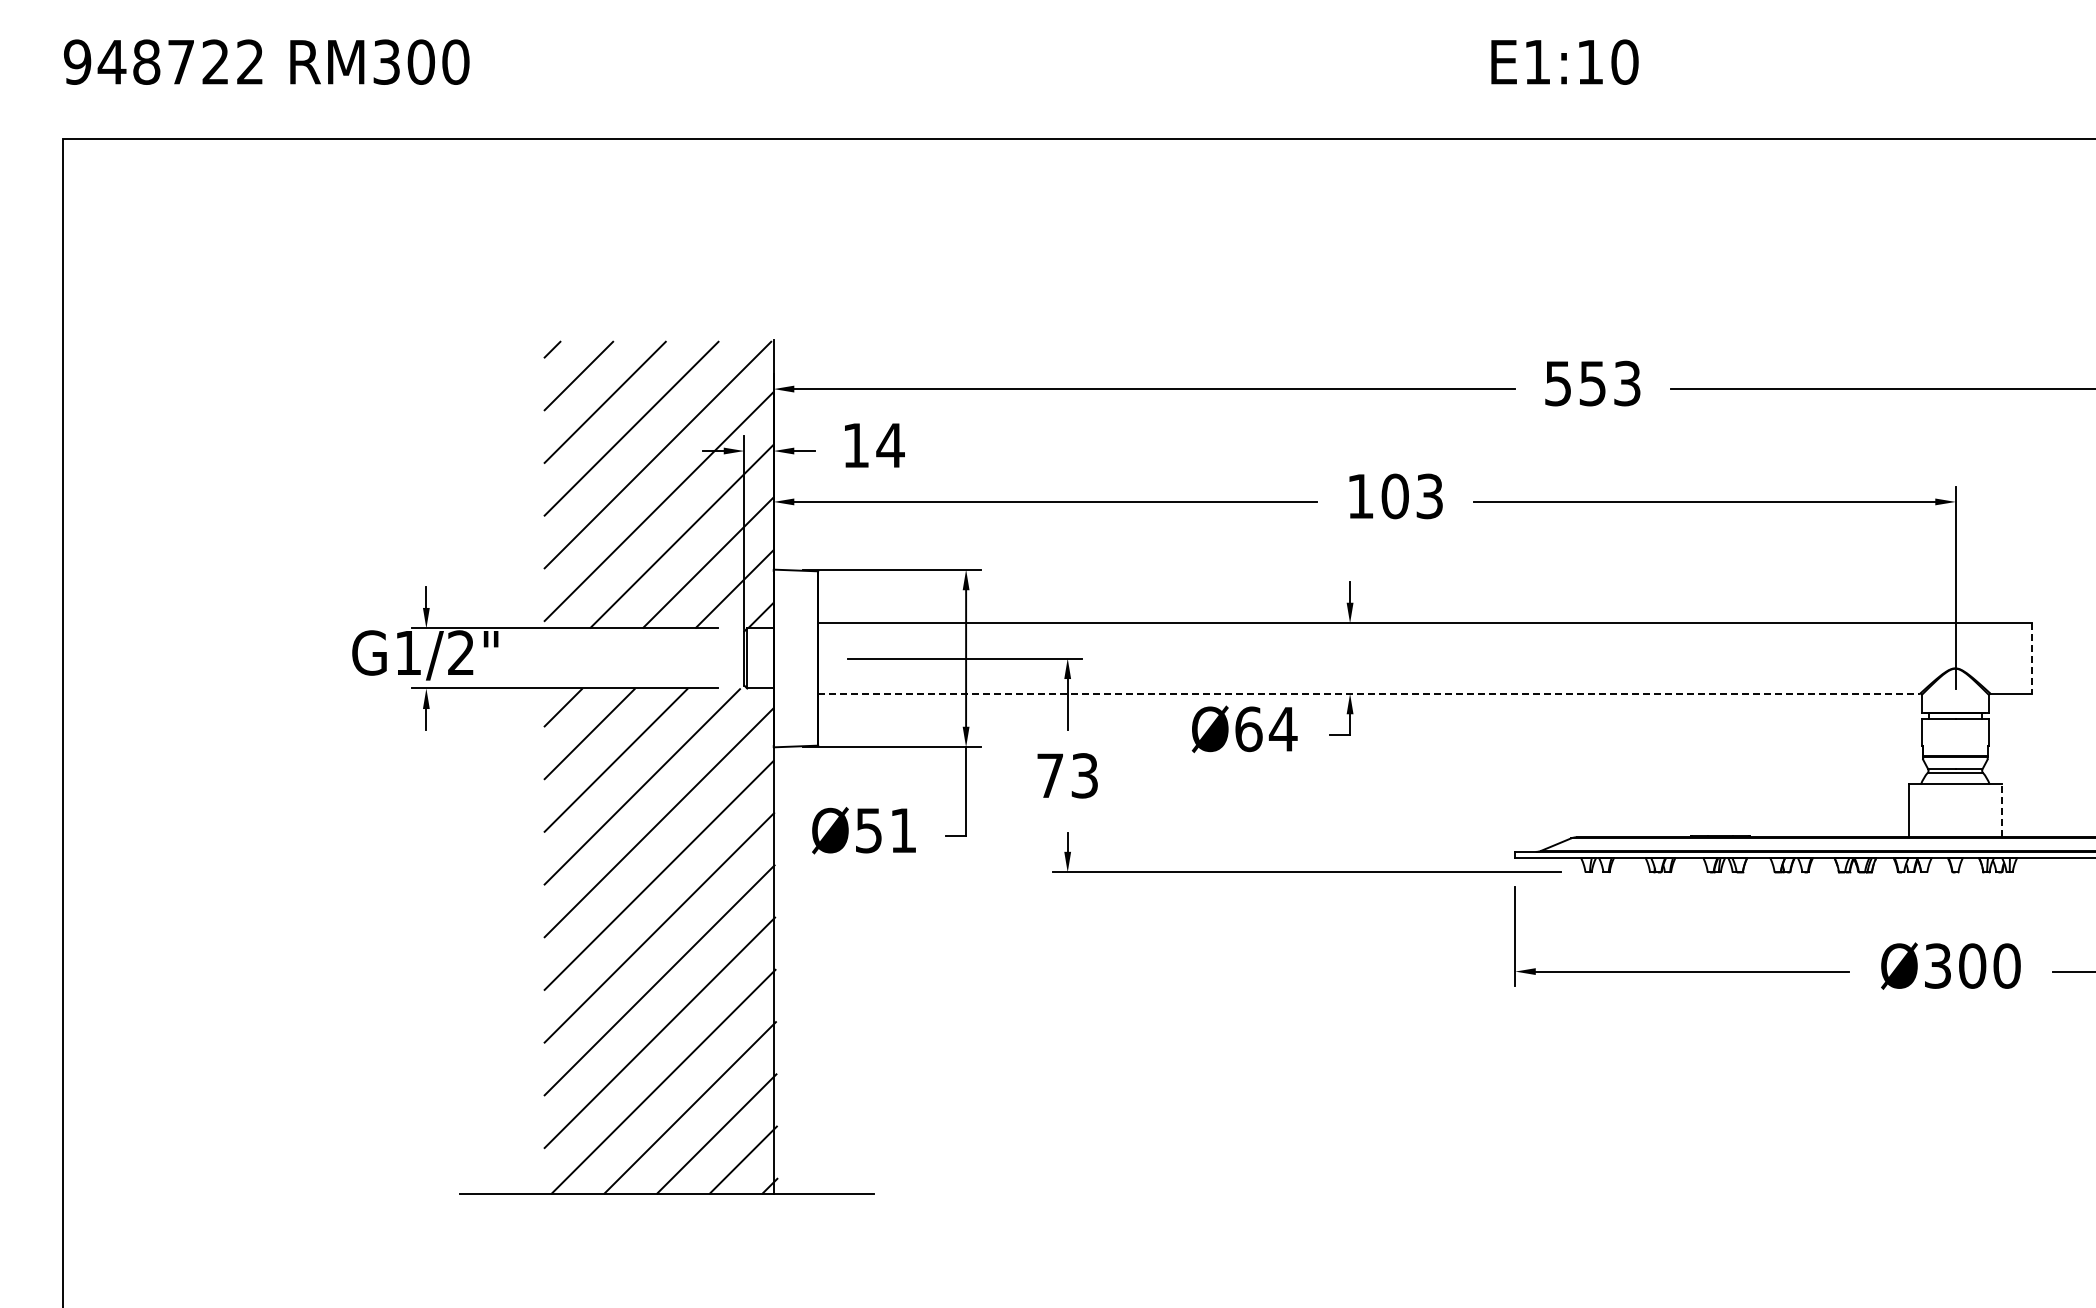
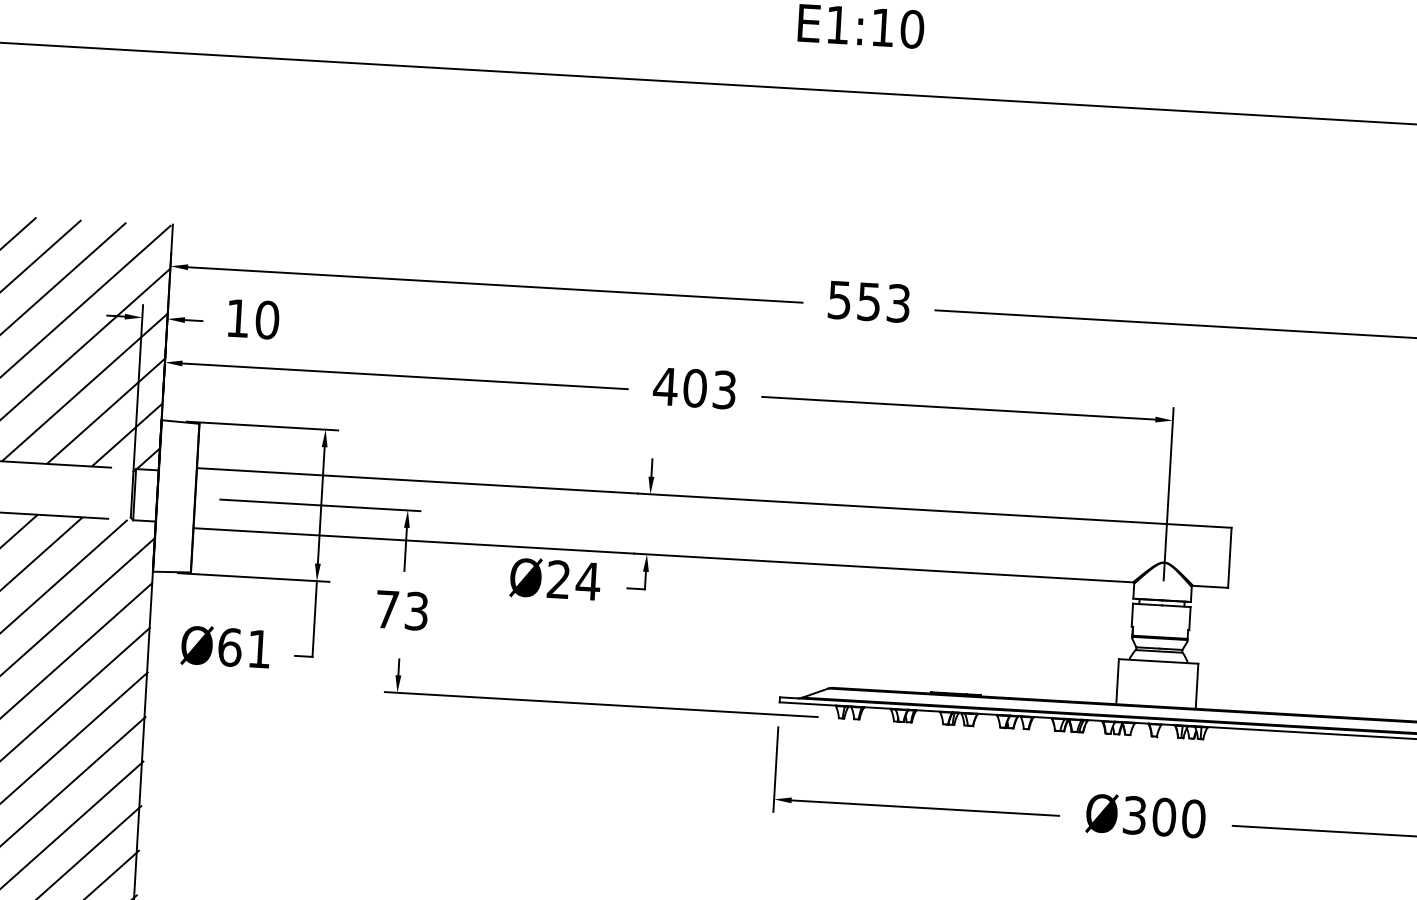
text: (890, 445) -> (267, 320), 14 -> 10
text: (1360, 496) -> (665, 386), 103 -> 403
line: (2031, 659) -> (1229, 558), dashed -> solid
line: (1369, 693) -> (663, 555), dashed -> solid
text: (1248, 729) -> (558, 579), Ø64 -> Ø24
line: (2001, 810) -> (1196, 685), dashed -> solid
text: (868, 830) -> (229, 647), Ø51 -> Ø61

